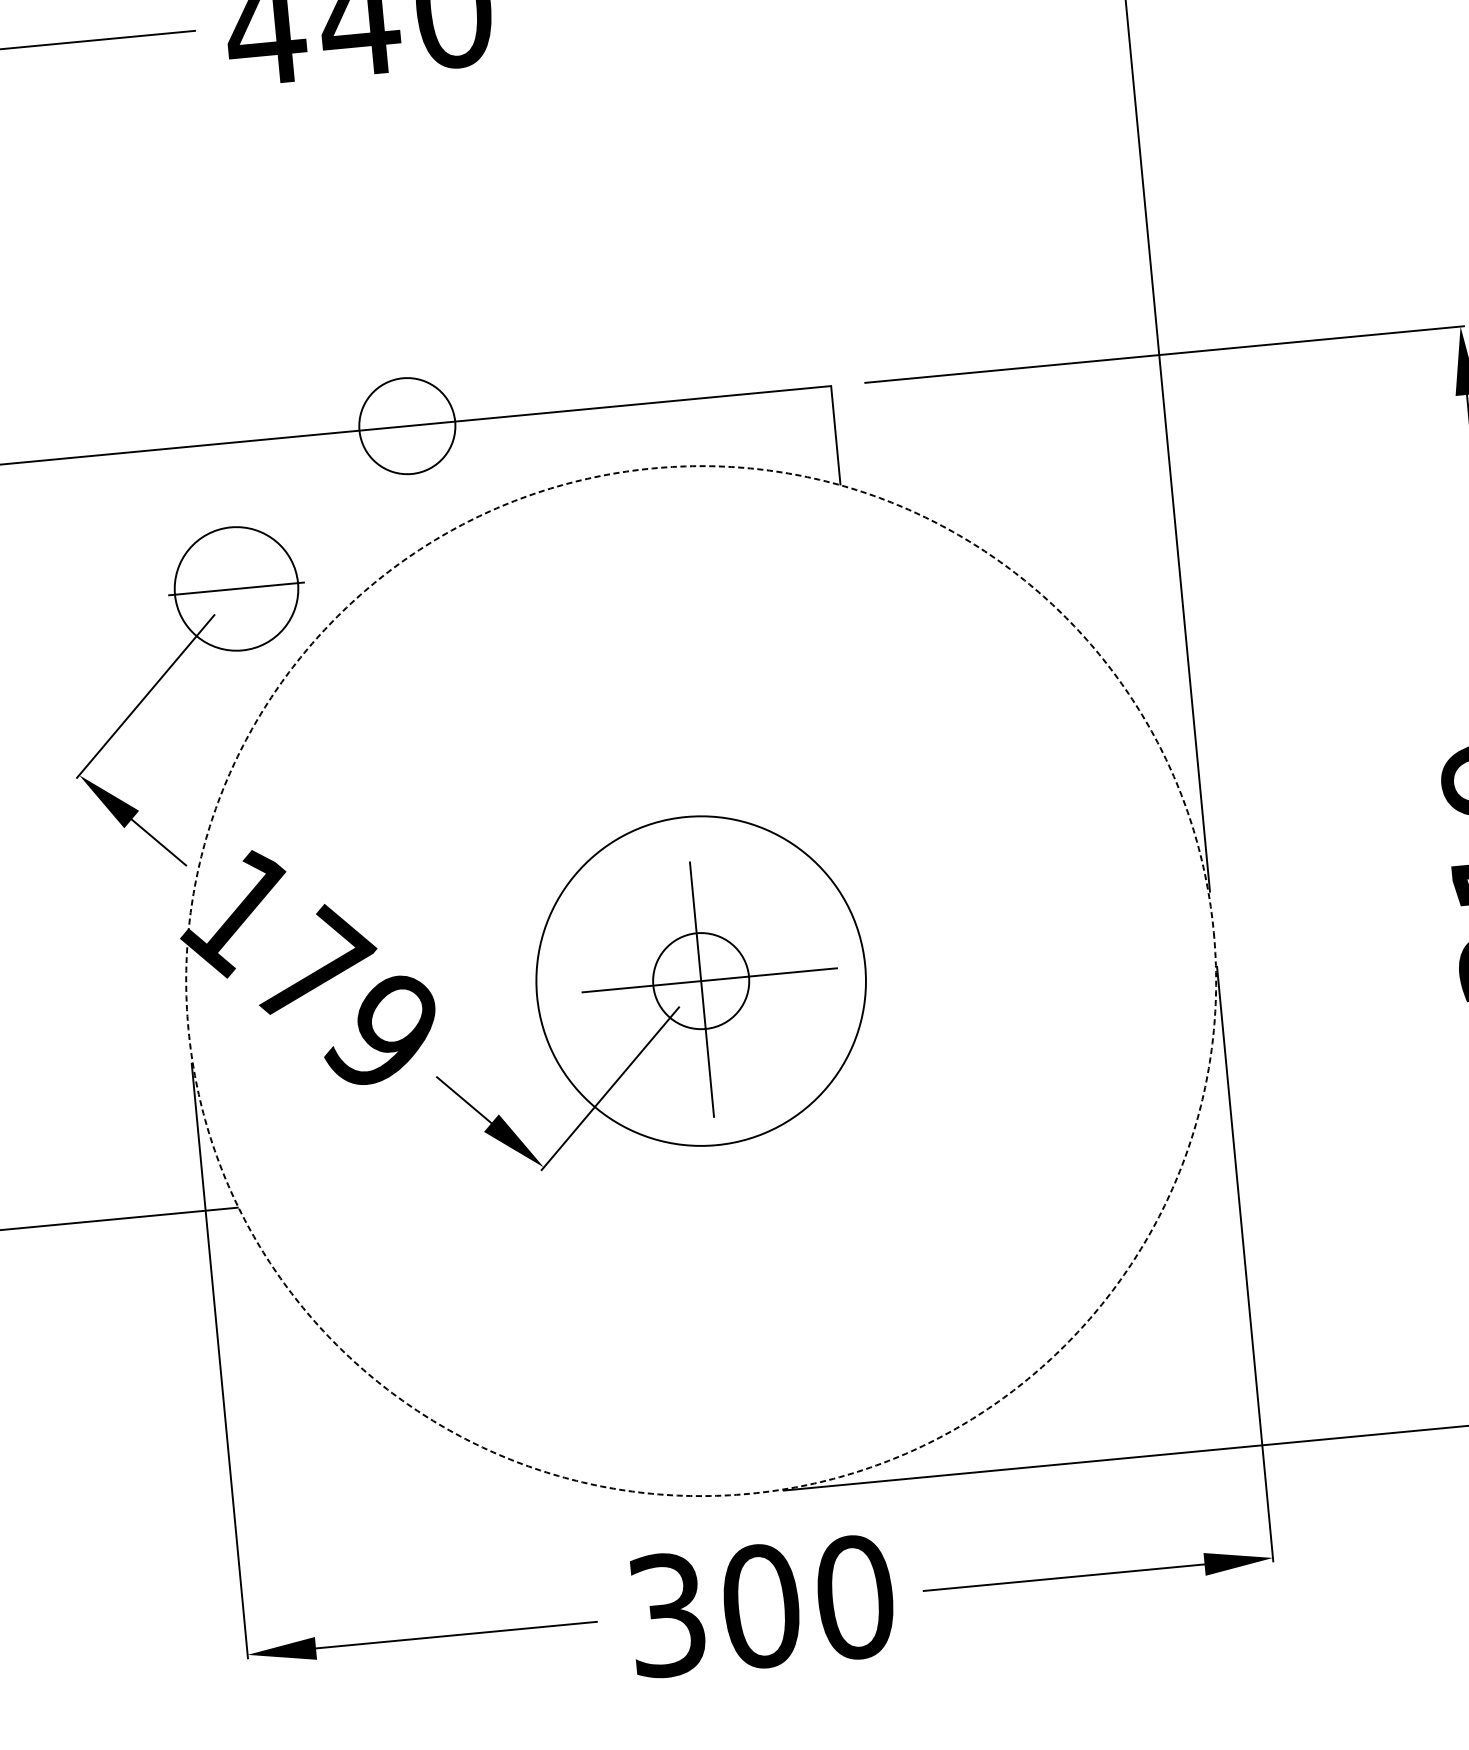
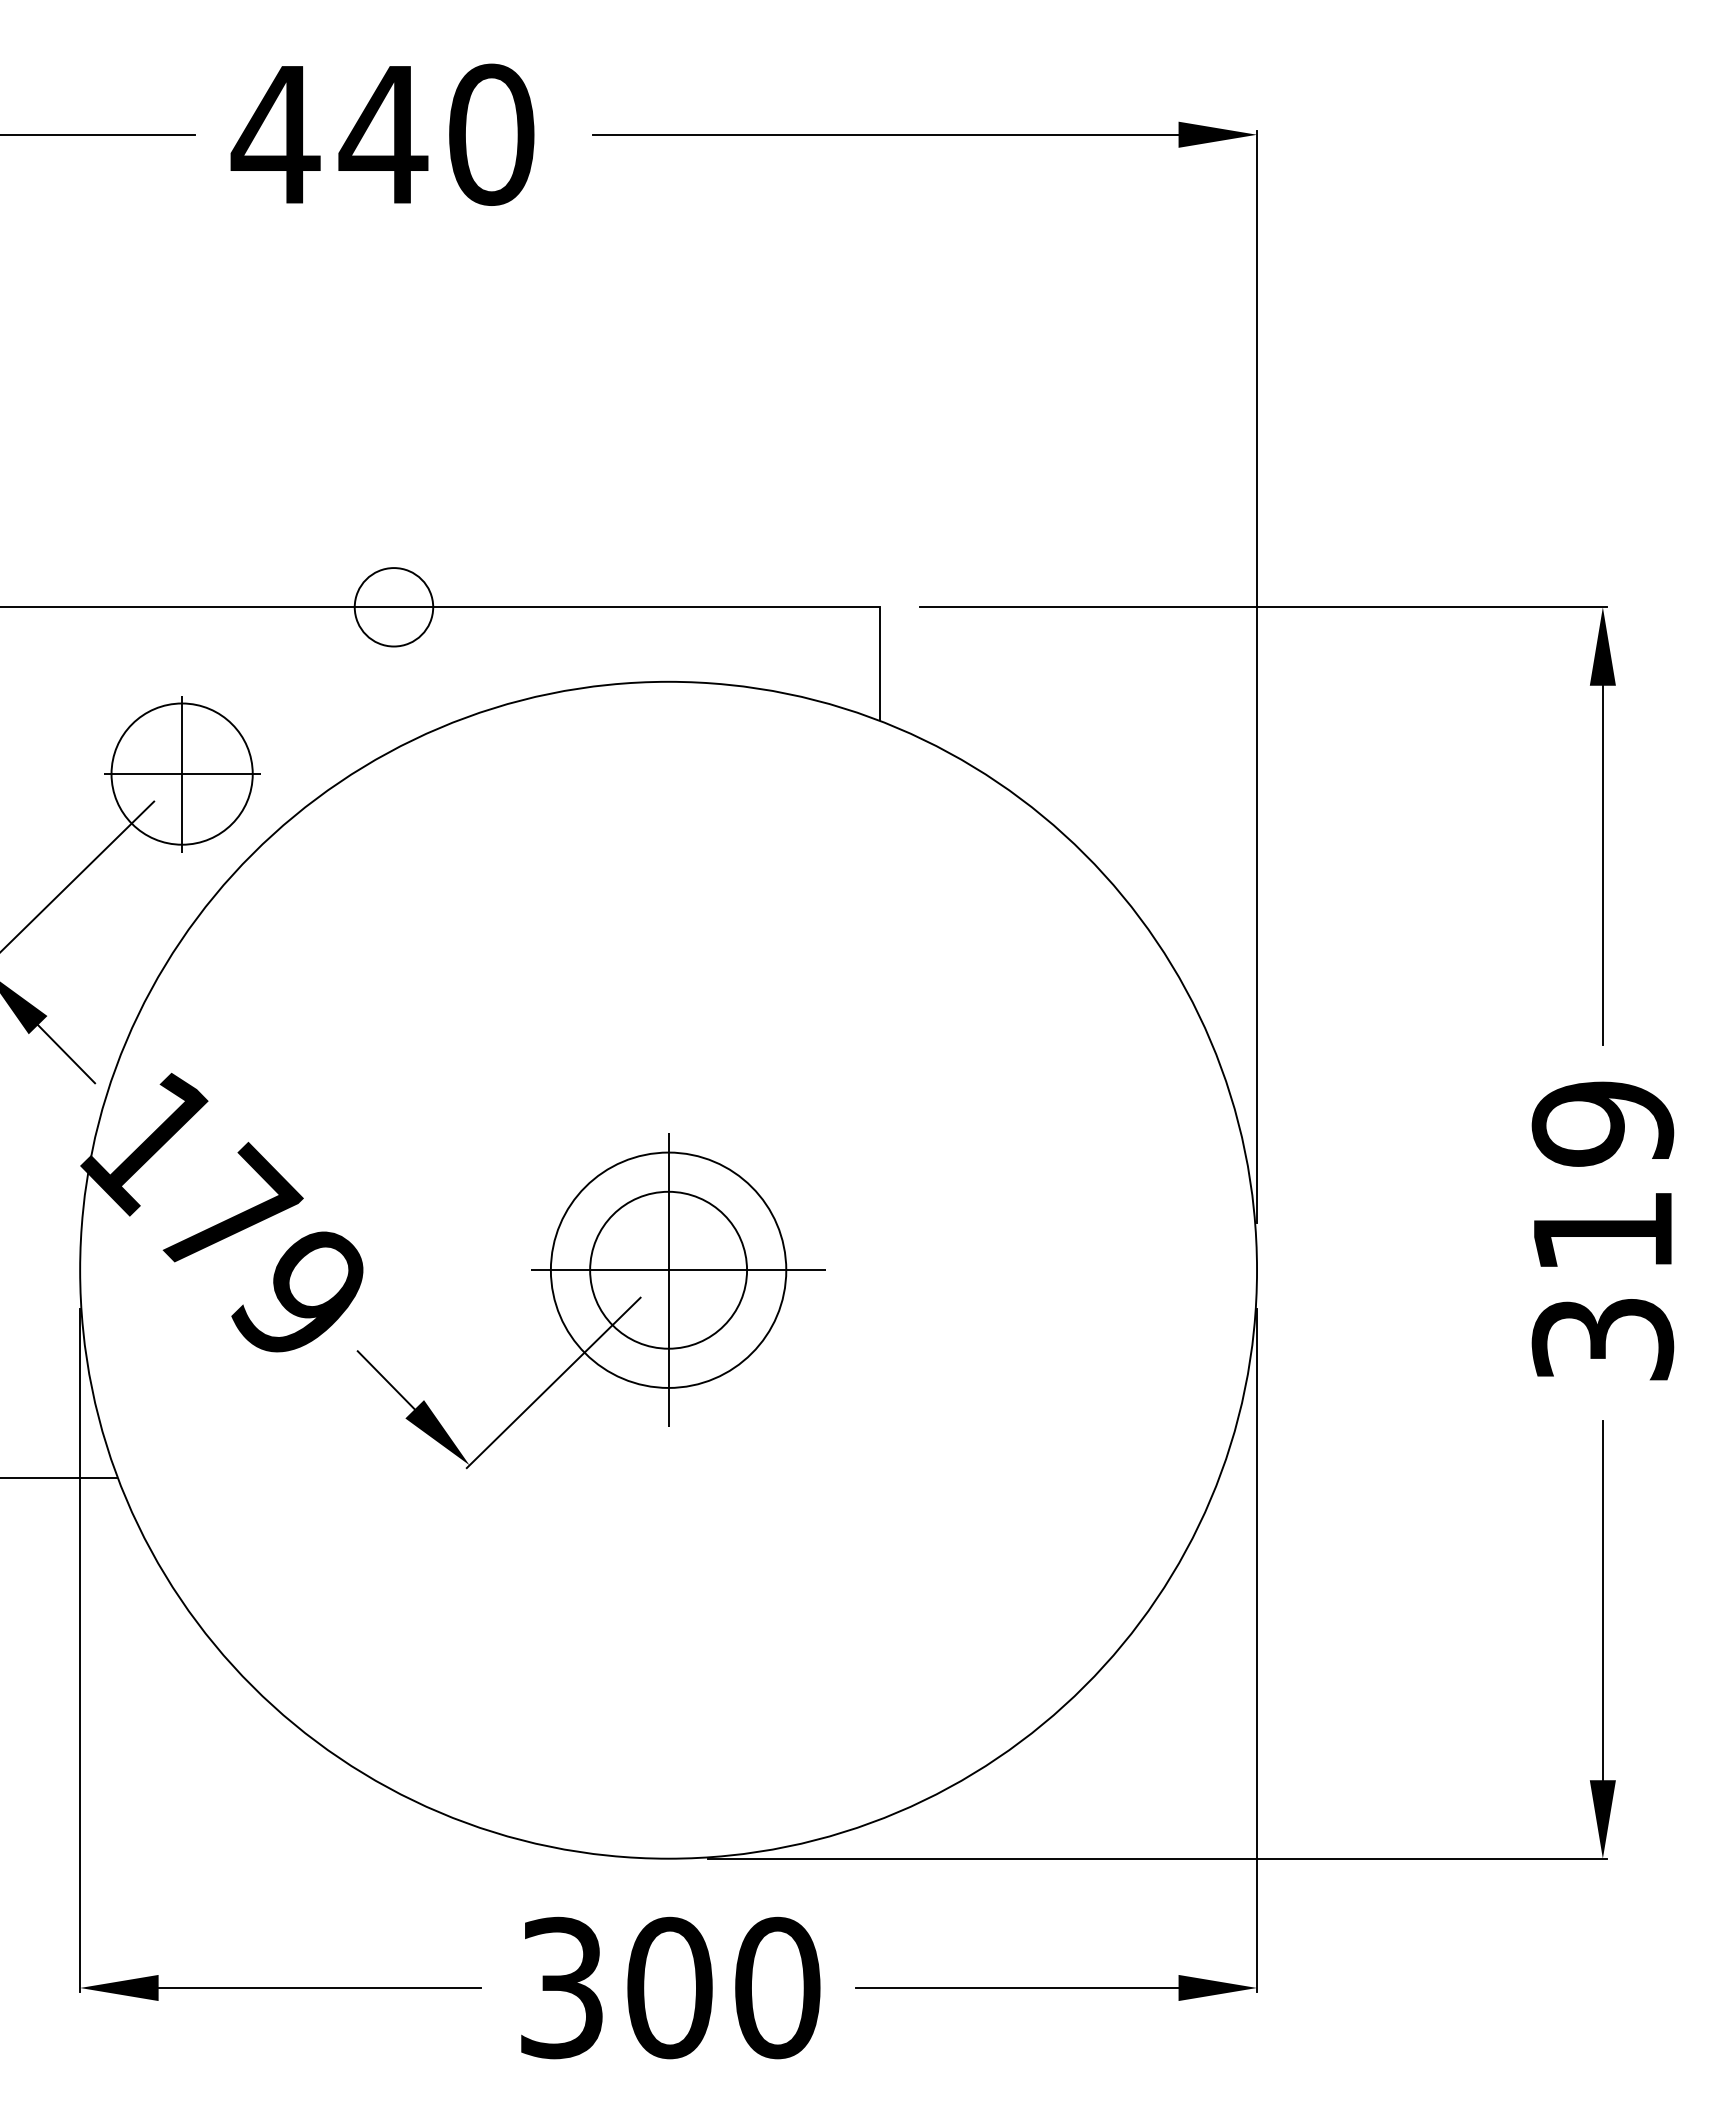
circle: (406, 426) -> (393, 607), size x0.71
line: (236, 588) -> (182, 773), added
circle: (701, 980) -> (668, 1269), dashed -> solid
circle: (701, 980) -> (668, 1269), size x0.62
circle: (701, 980) -> (668, 1269), size x1.43

